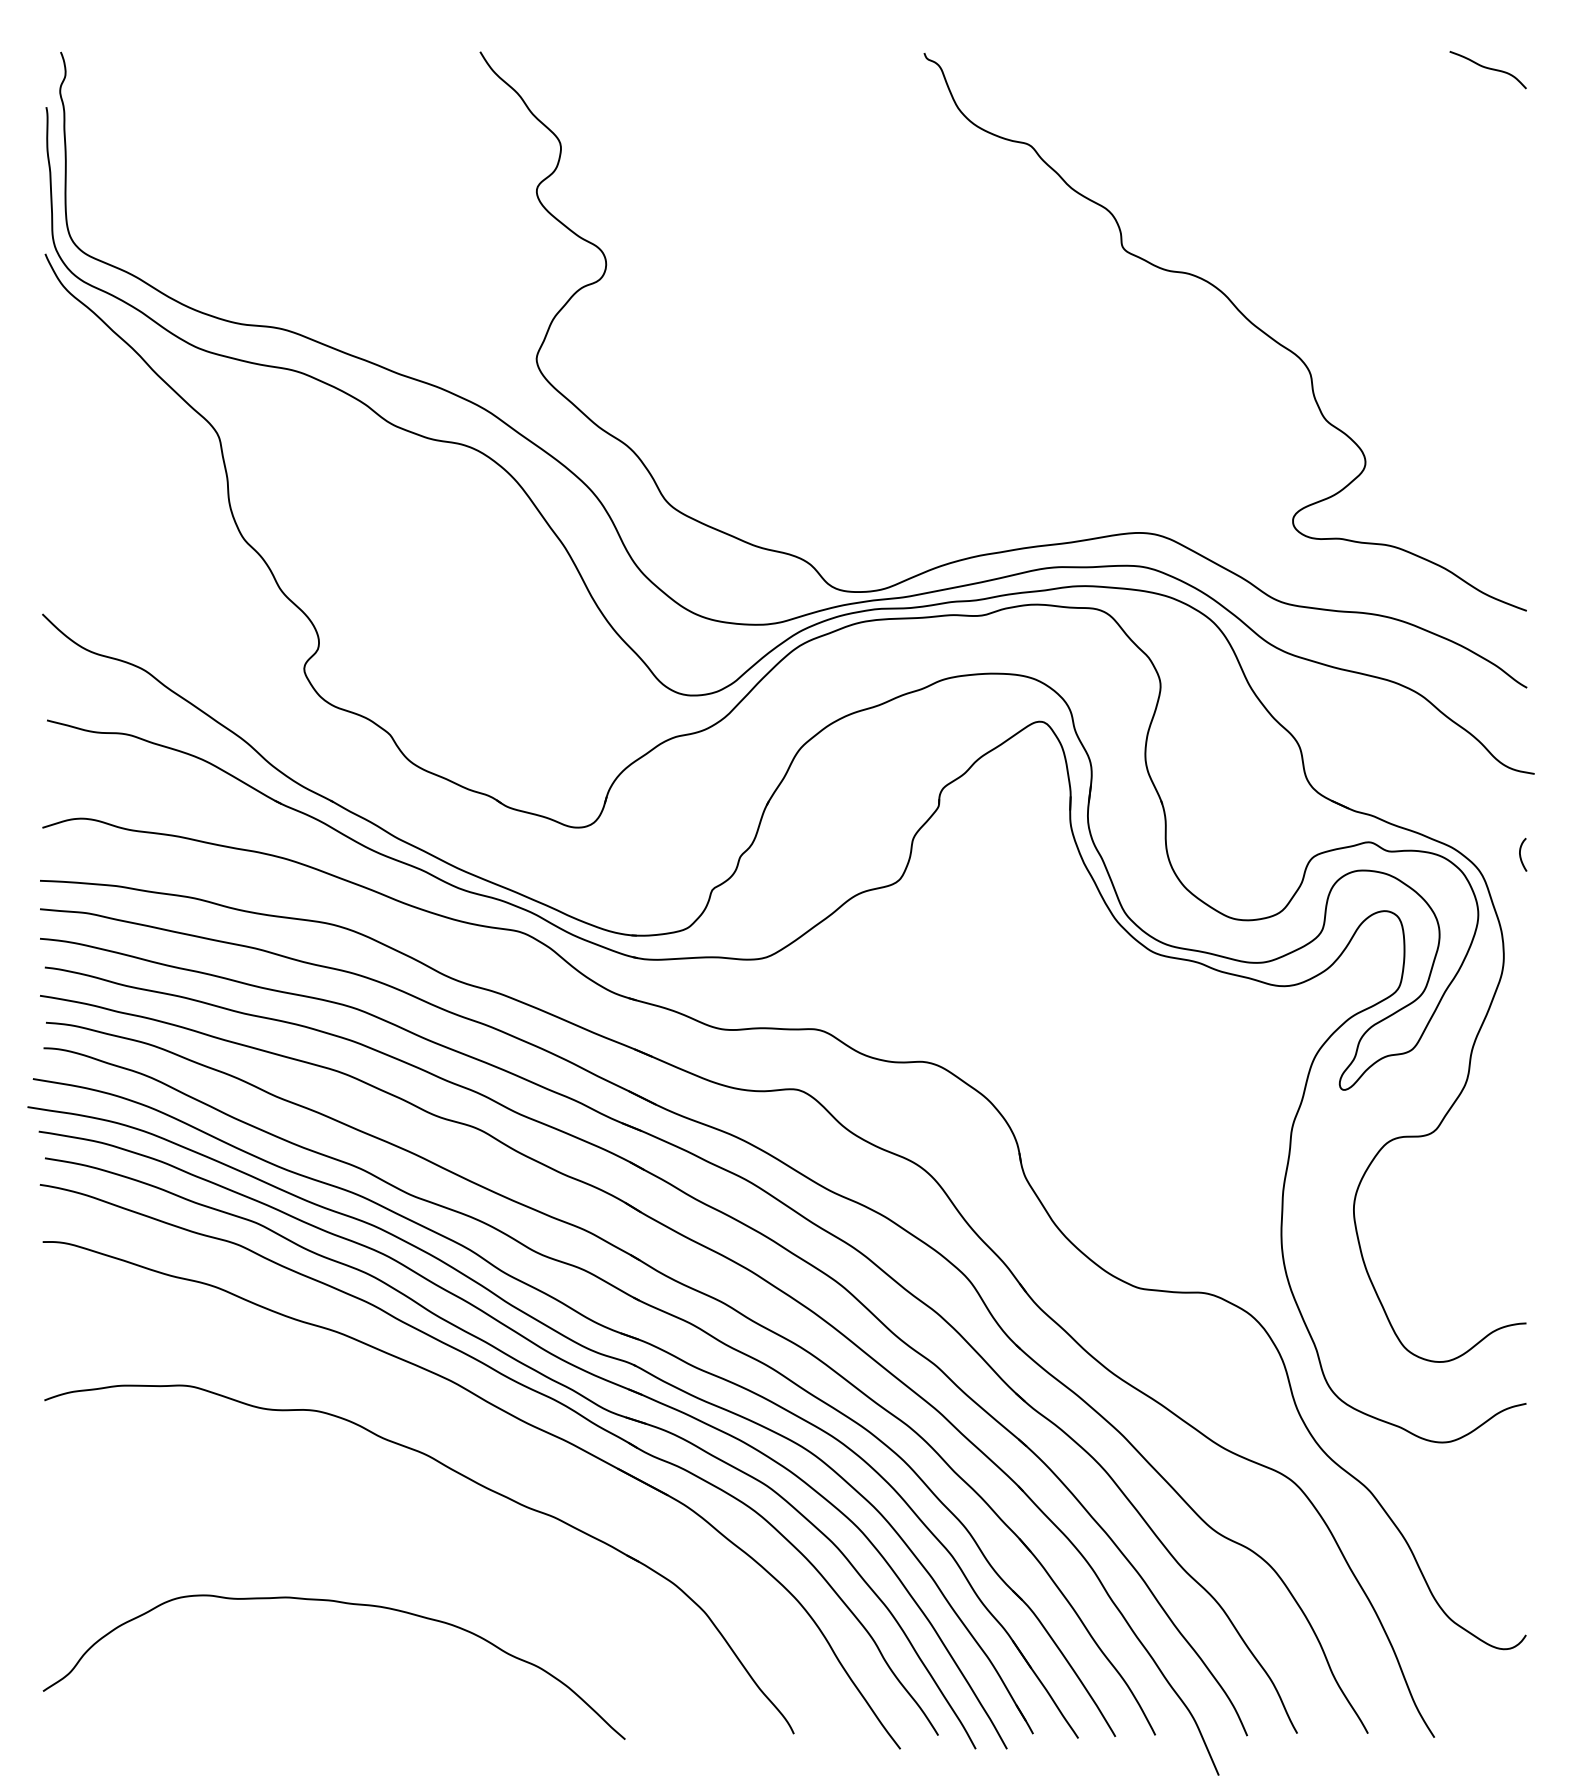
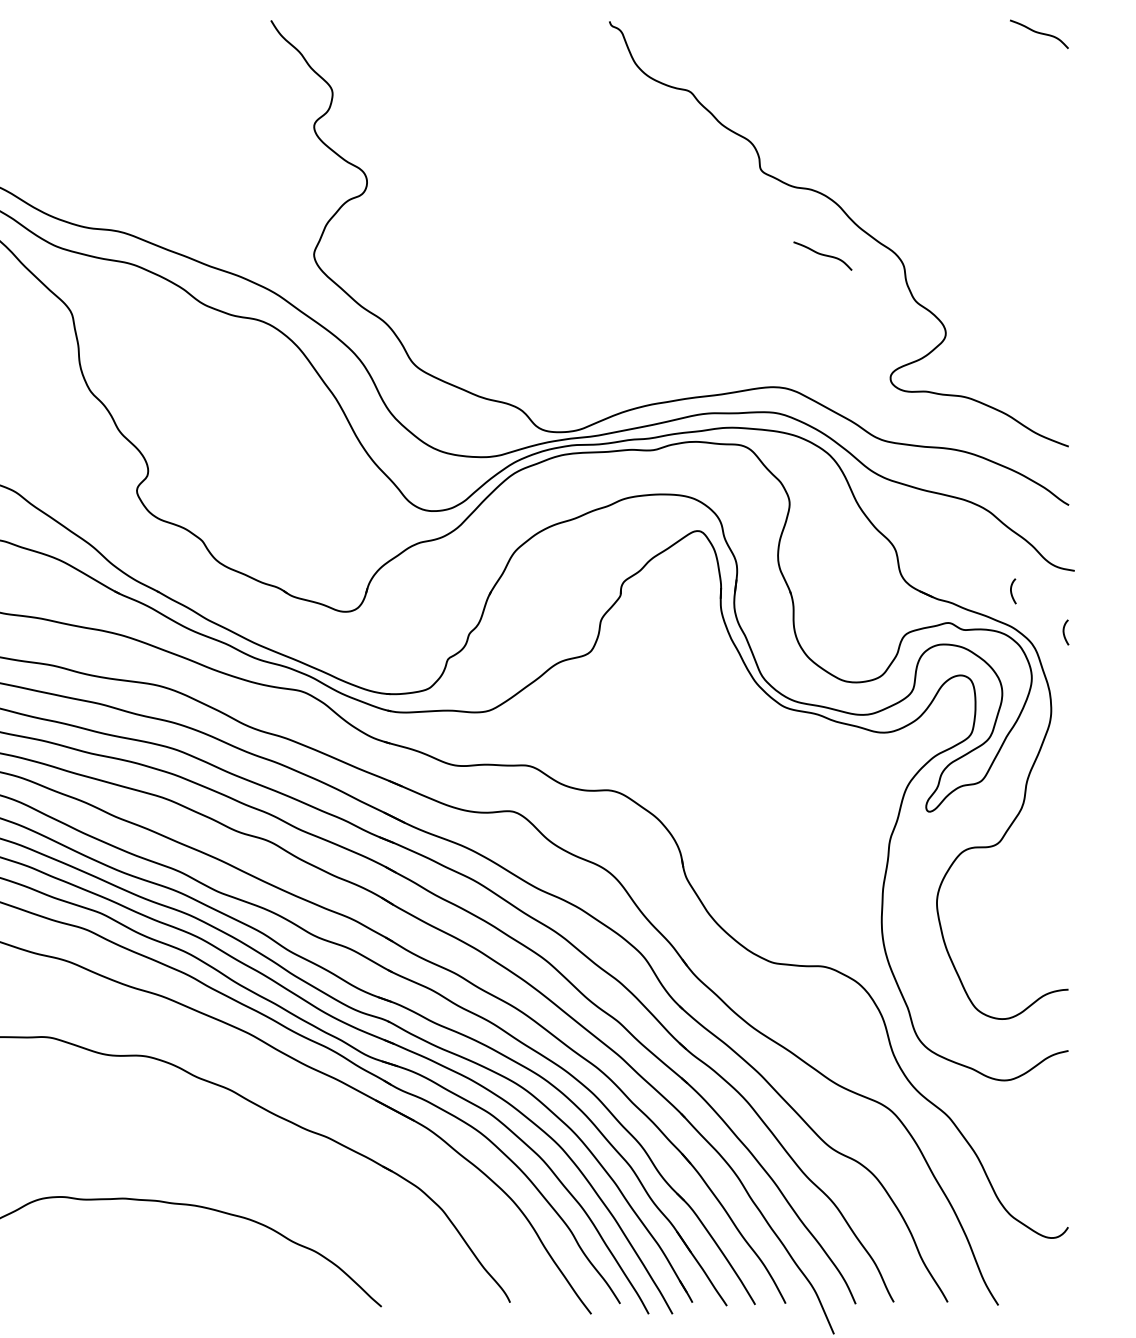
curve: (1204, 360) -> (823, 255), added
curve: (1452, 801) -> (1012, 591), added

